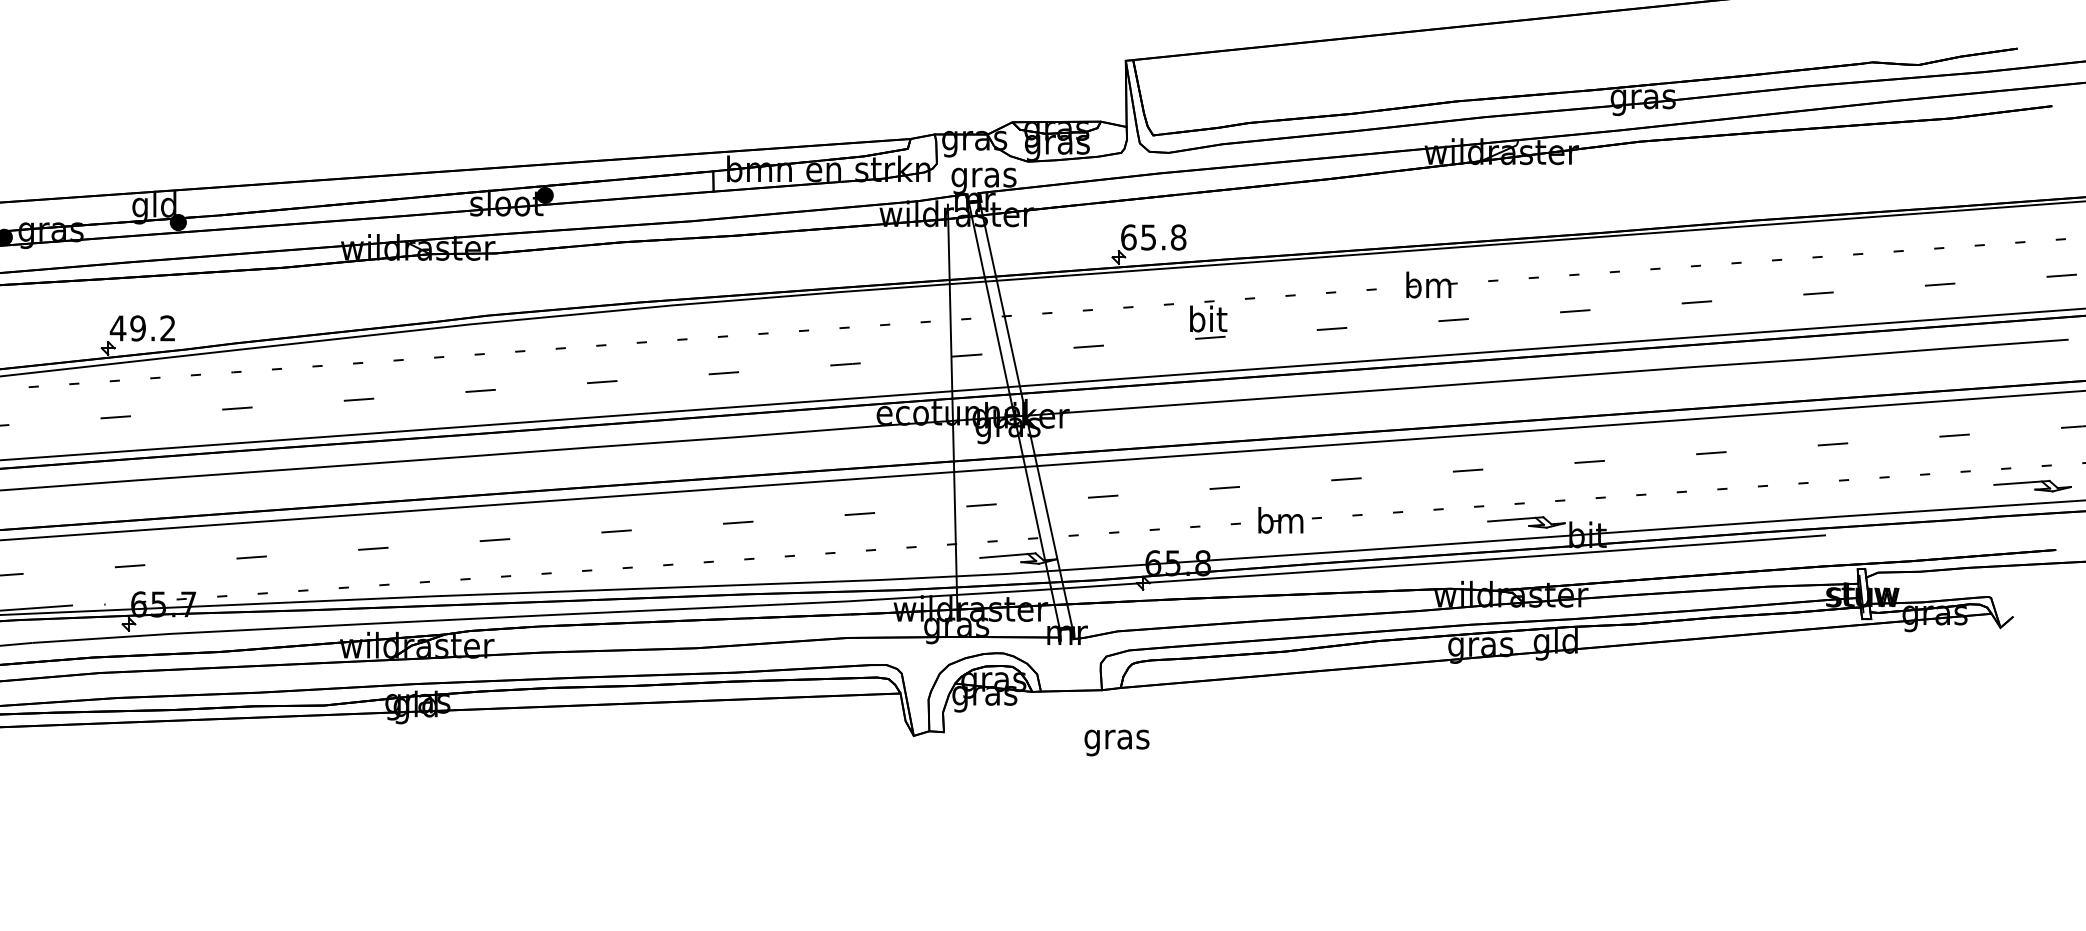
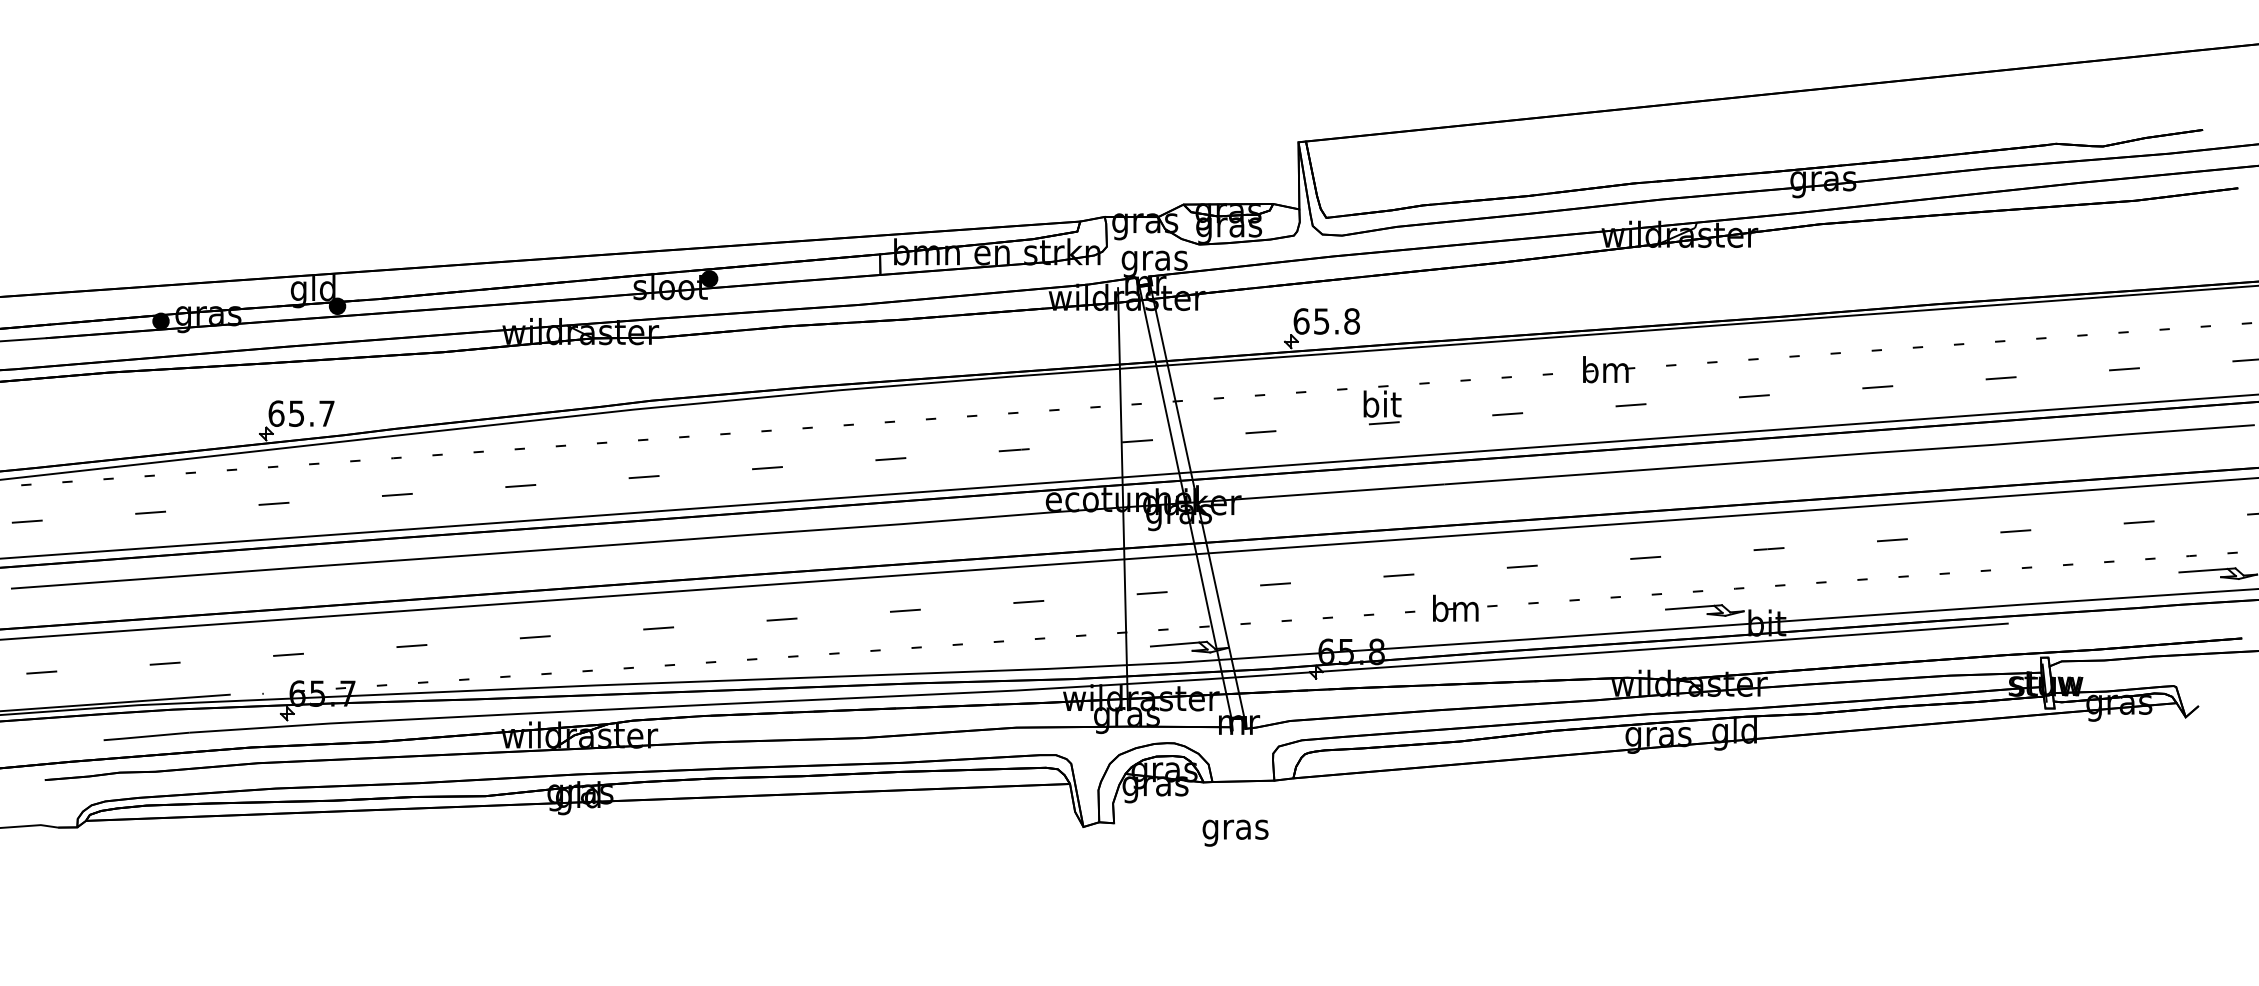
text: (142, 328) -> (301, 413), 49.2 -> 65.7
text: (1116, 742) -> (1235, 832), moved

